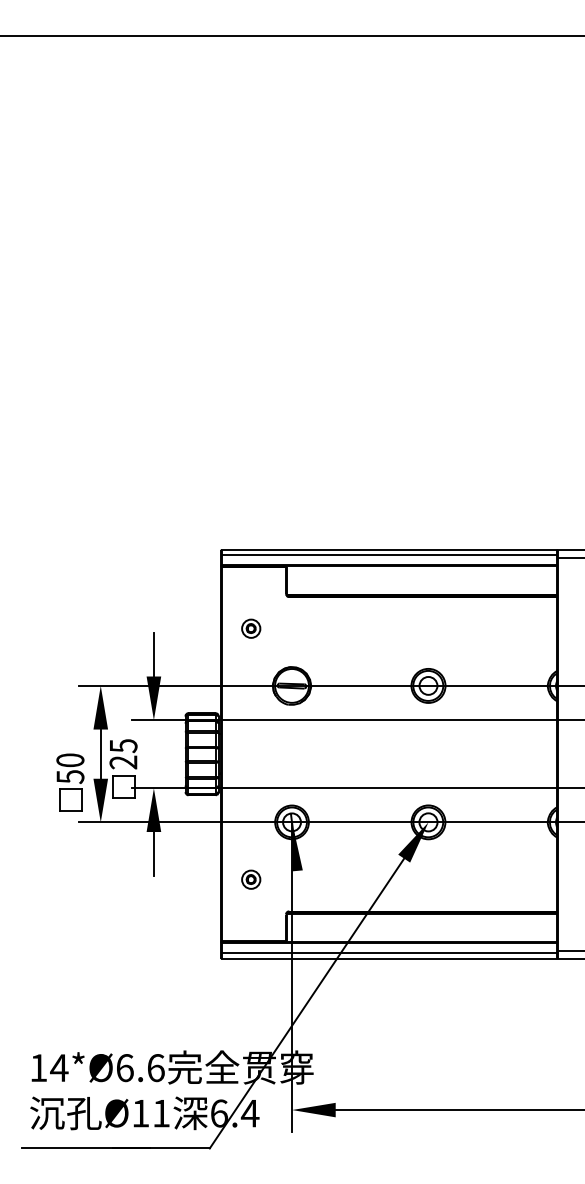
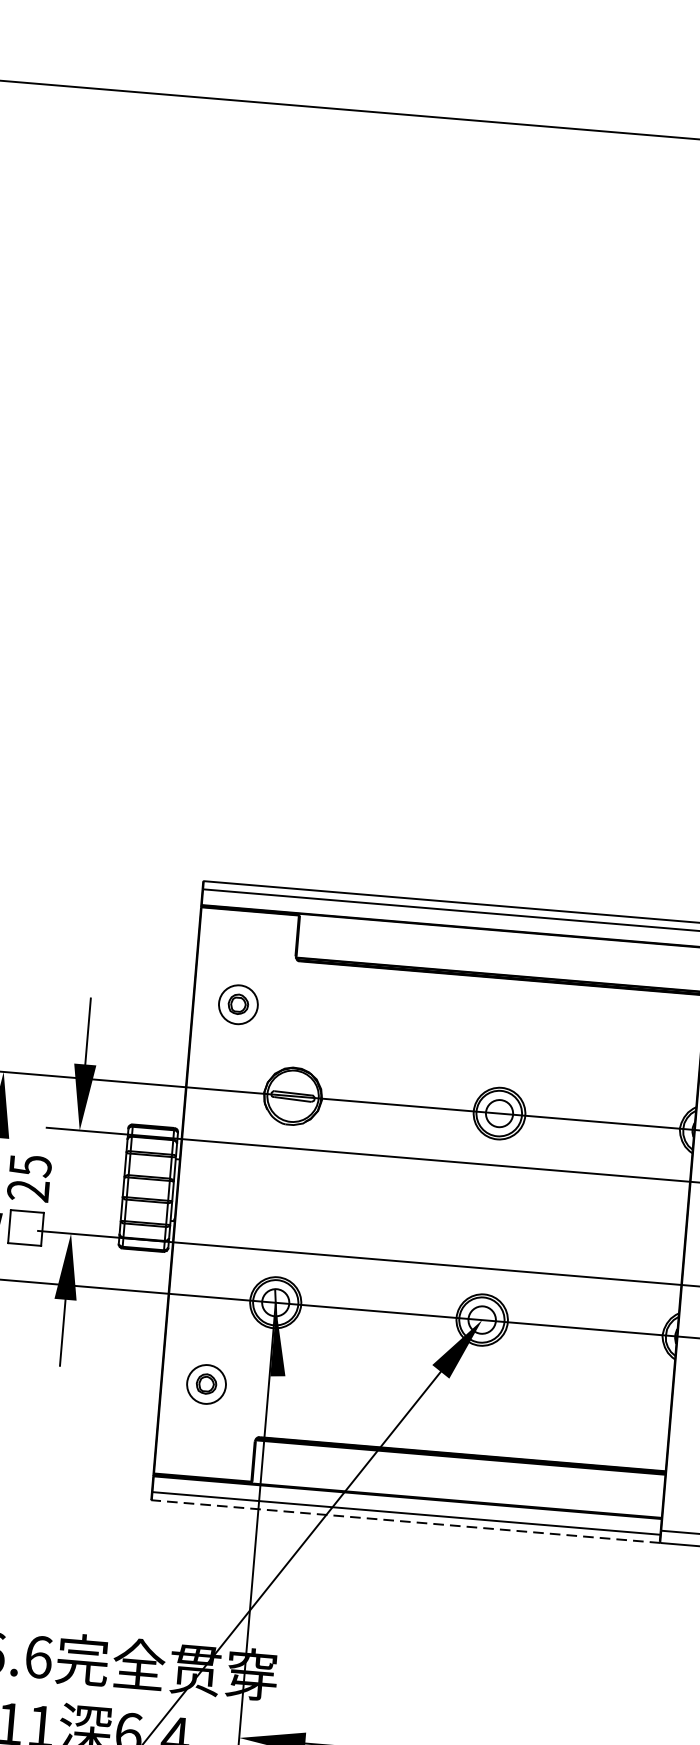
part: (251, 628) -> (239, 1004), size x1.4
part: (251, 879) -> (207, 1384), size x1.4
line: (389, 958) -> (405, 1521), solid -> dashed

